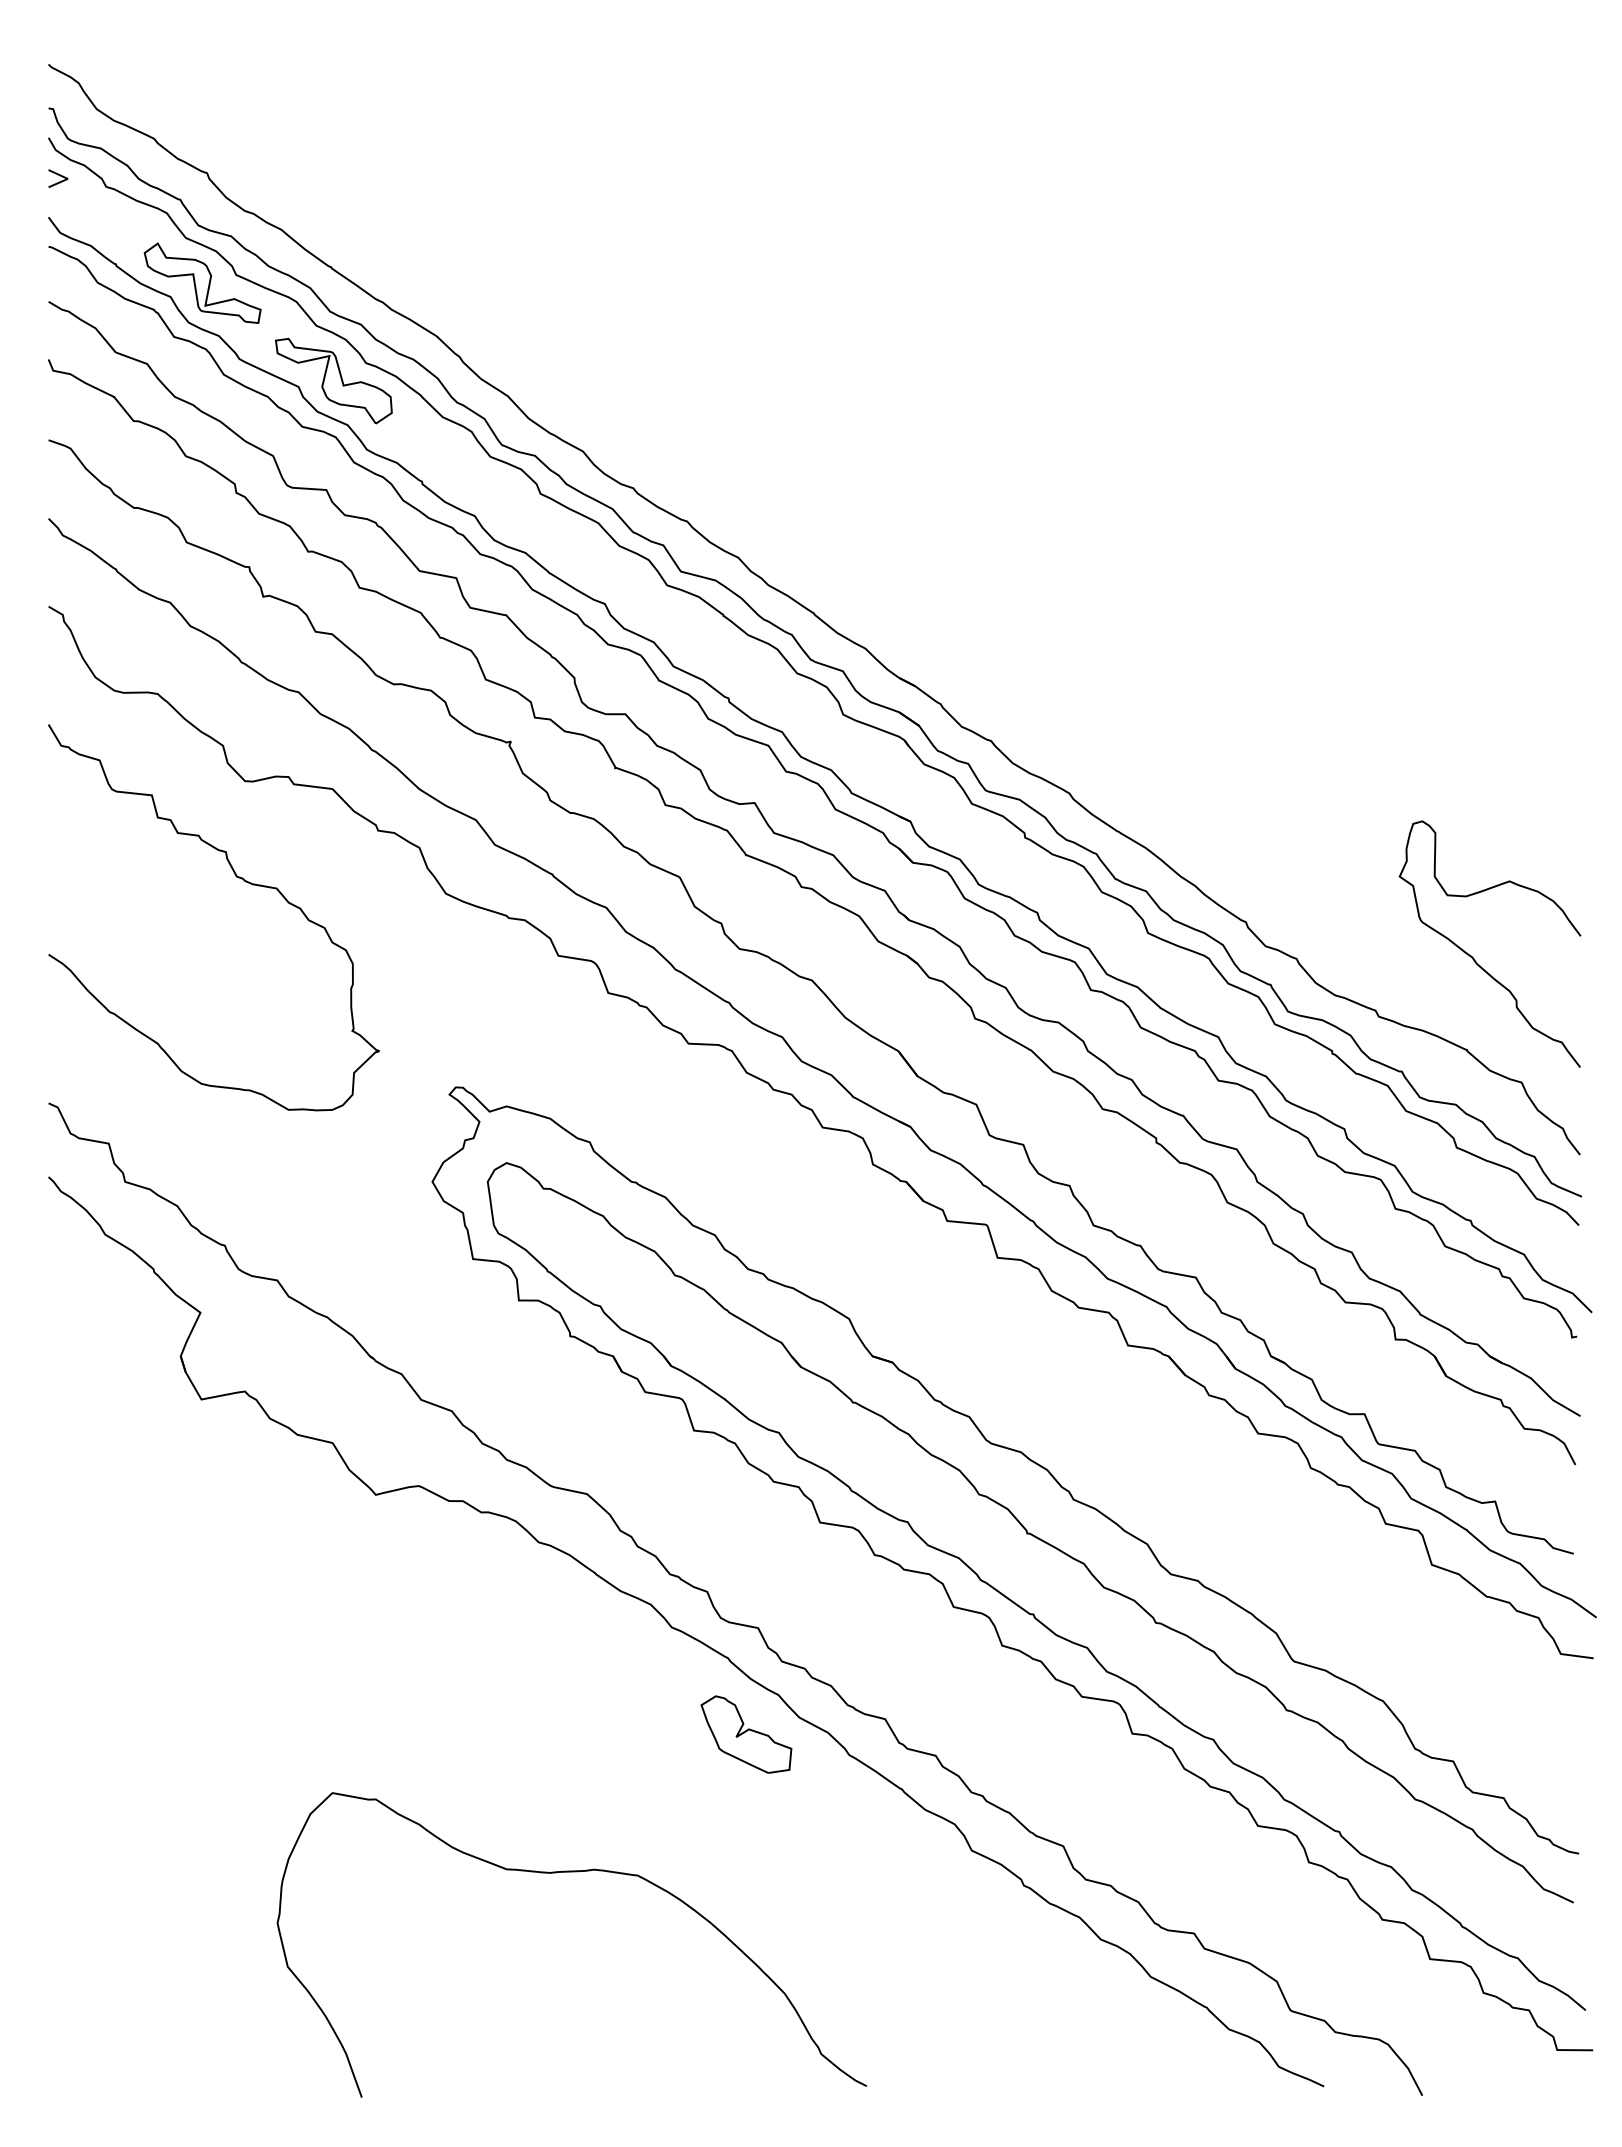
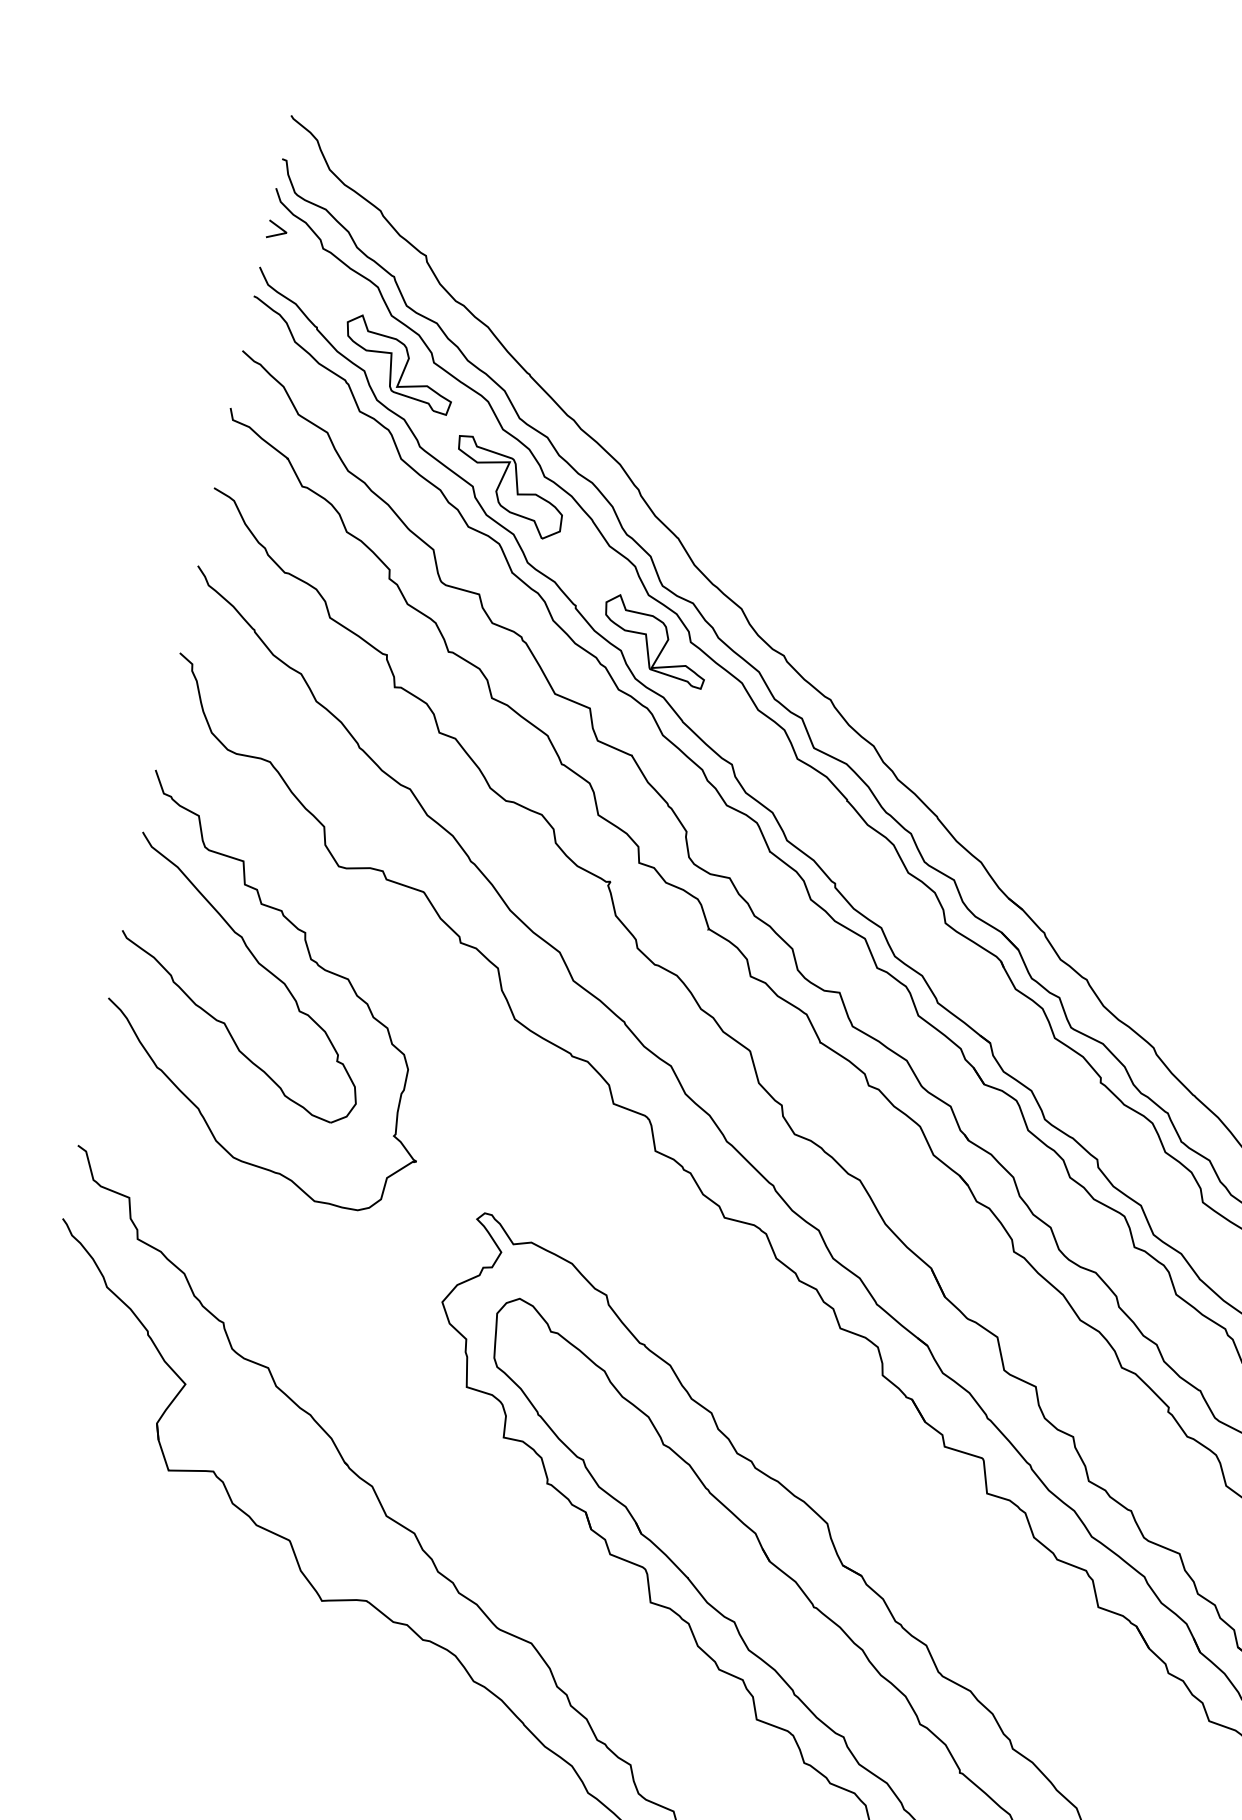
part: (505, 499) -> (654, 640), added
part: (187, 892) -> (258, 964), added

